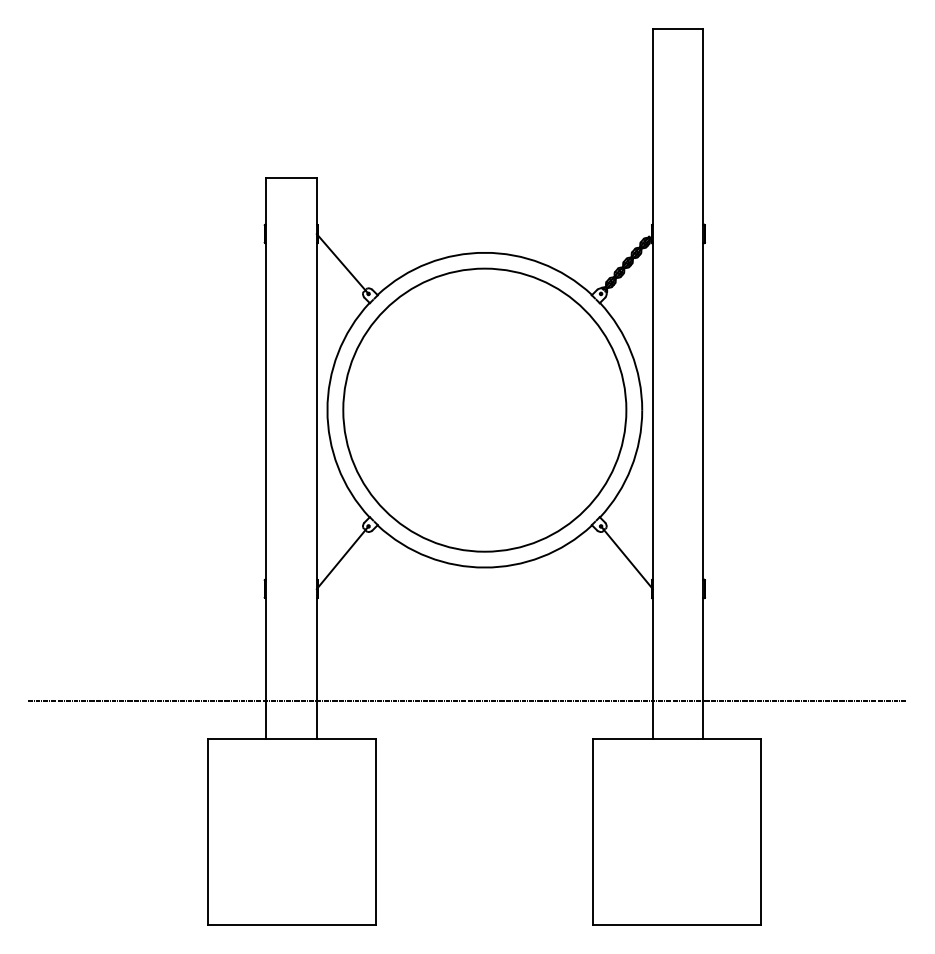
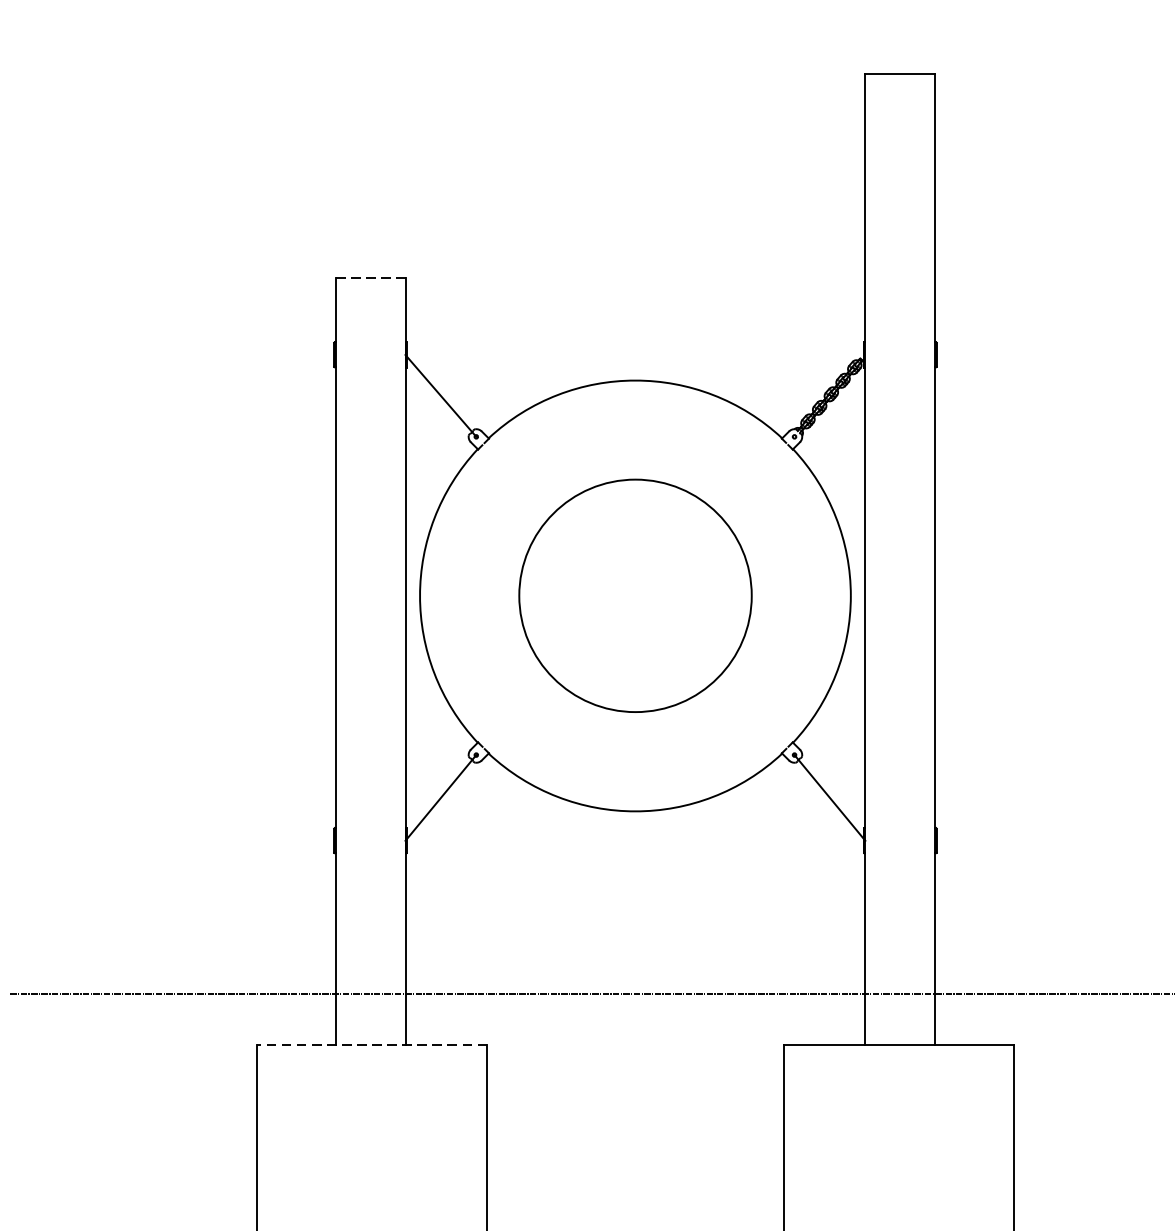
line: (292, 178) -> (372, 278), solid -> dashed
circle: (484, 409) -> (634, 595), size x0.6
line: (291, 738) -> (370, 1045), solid -> dashed

